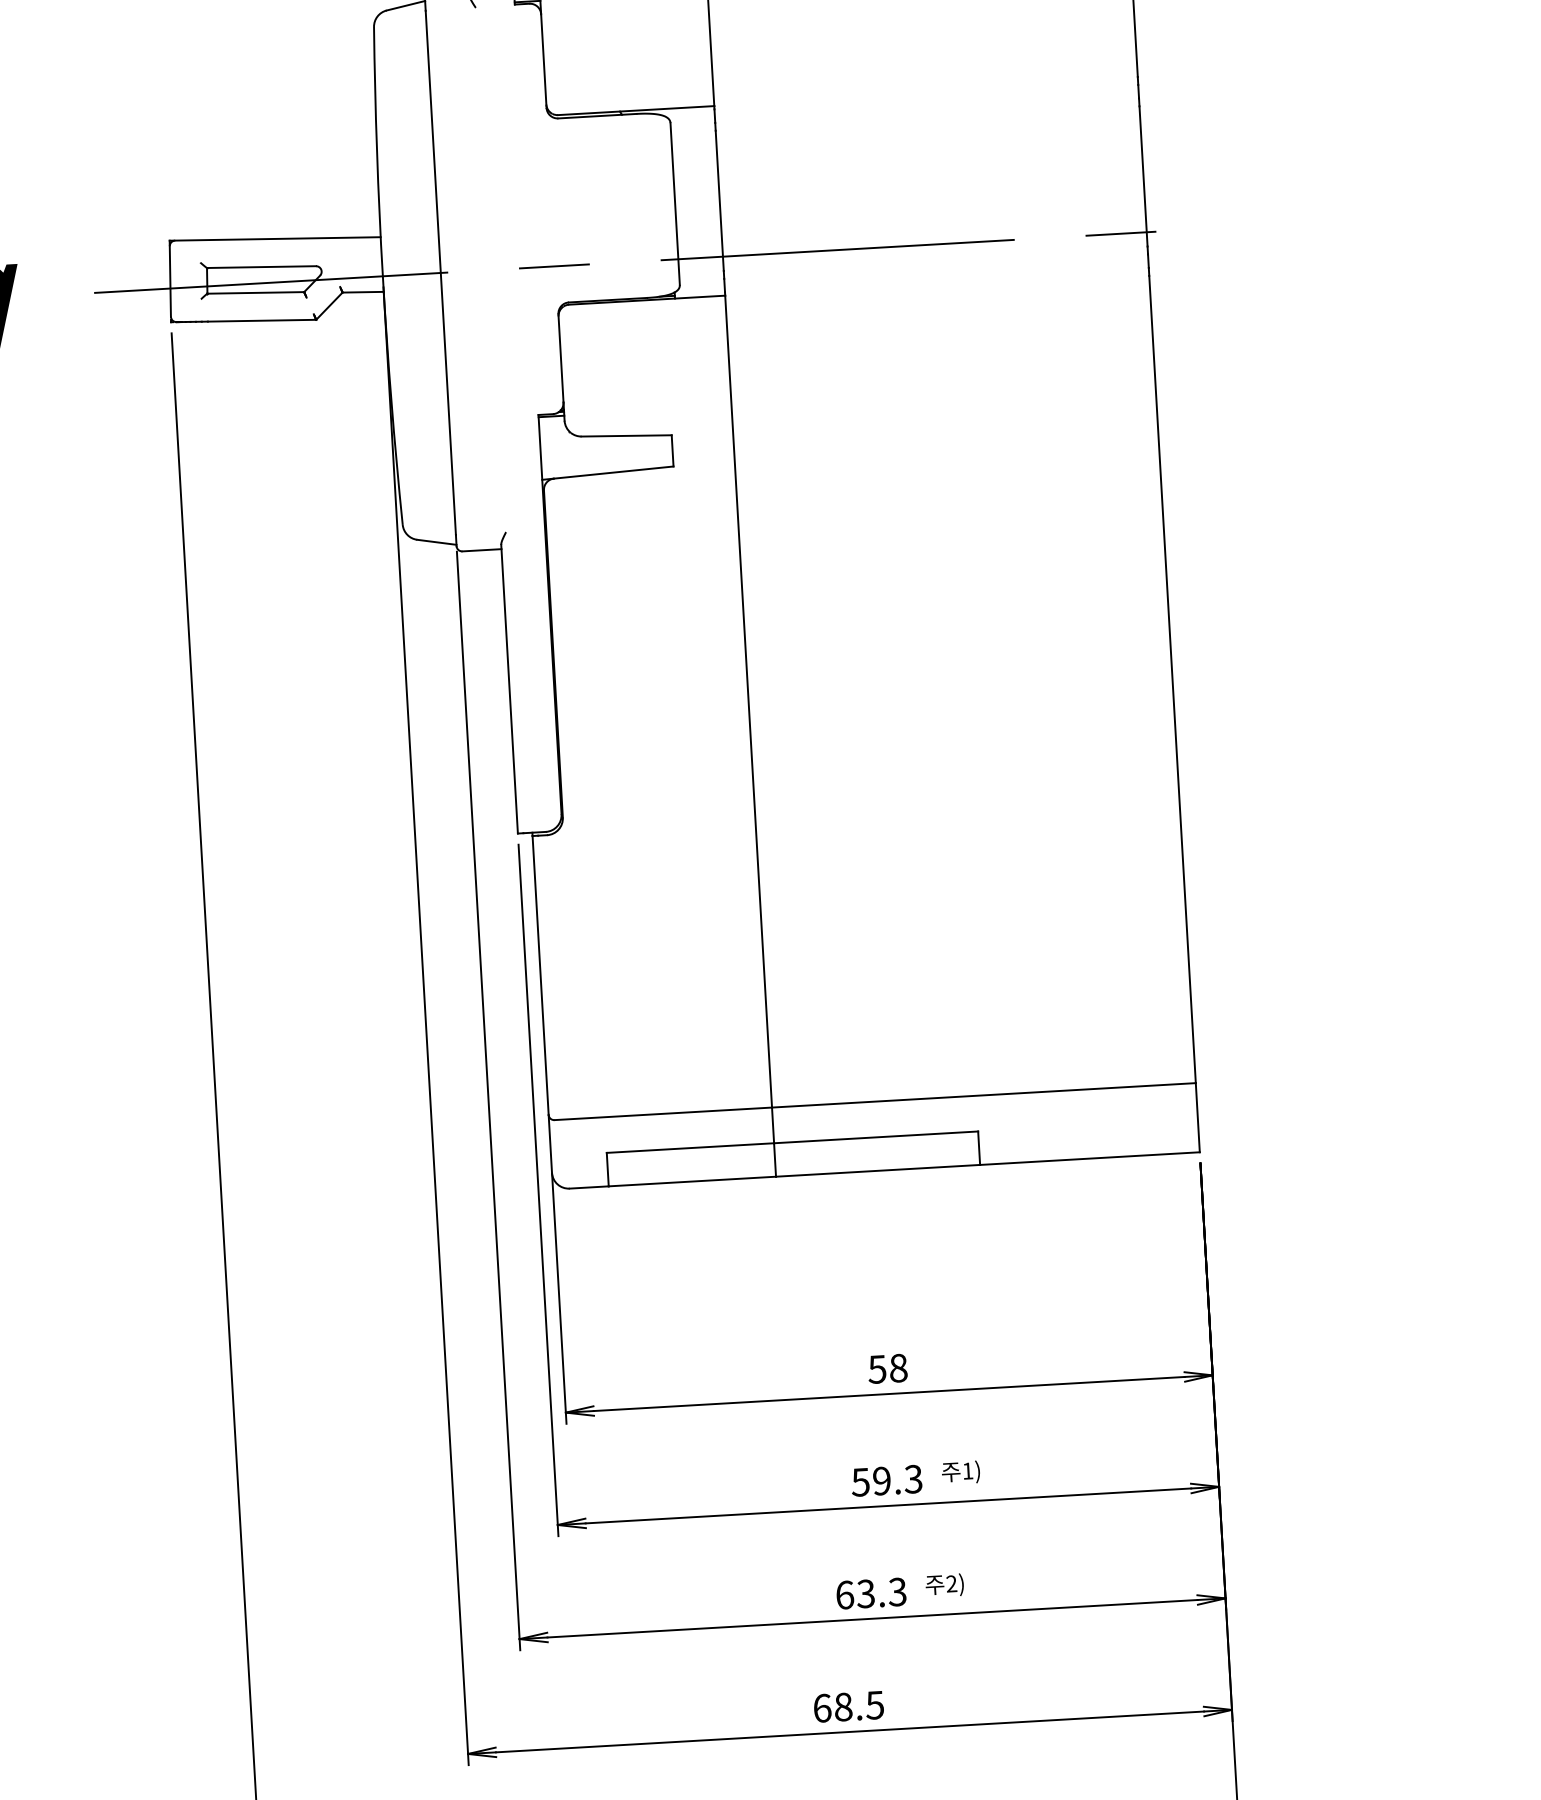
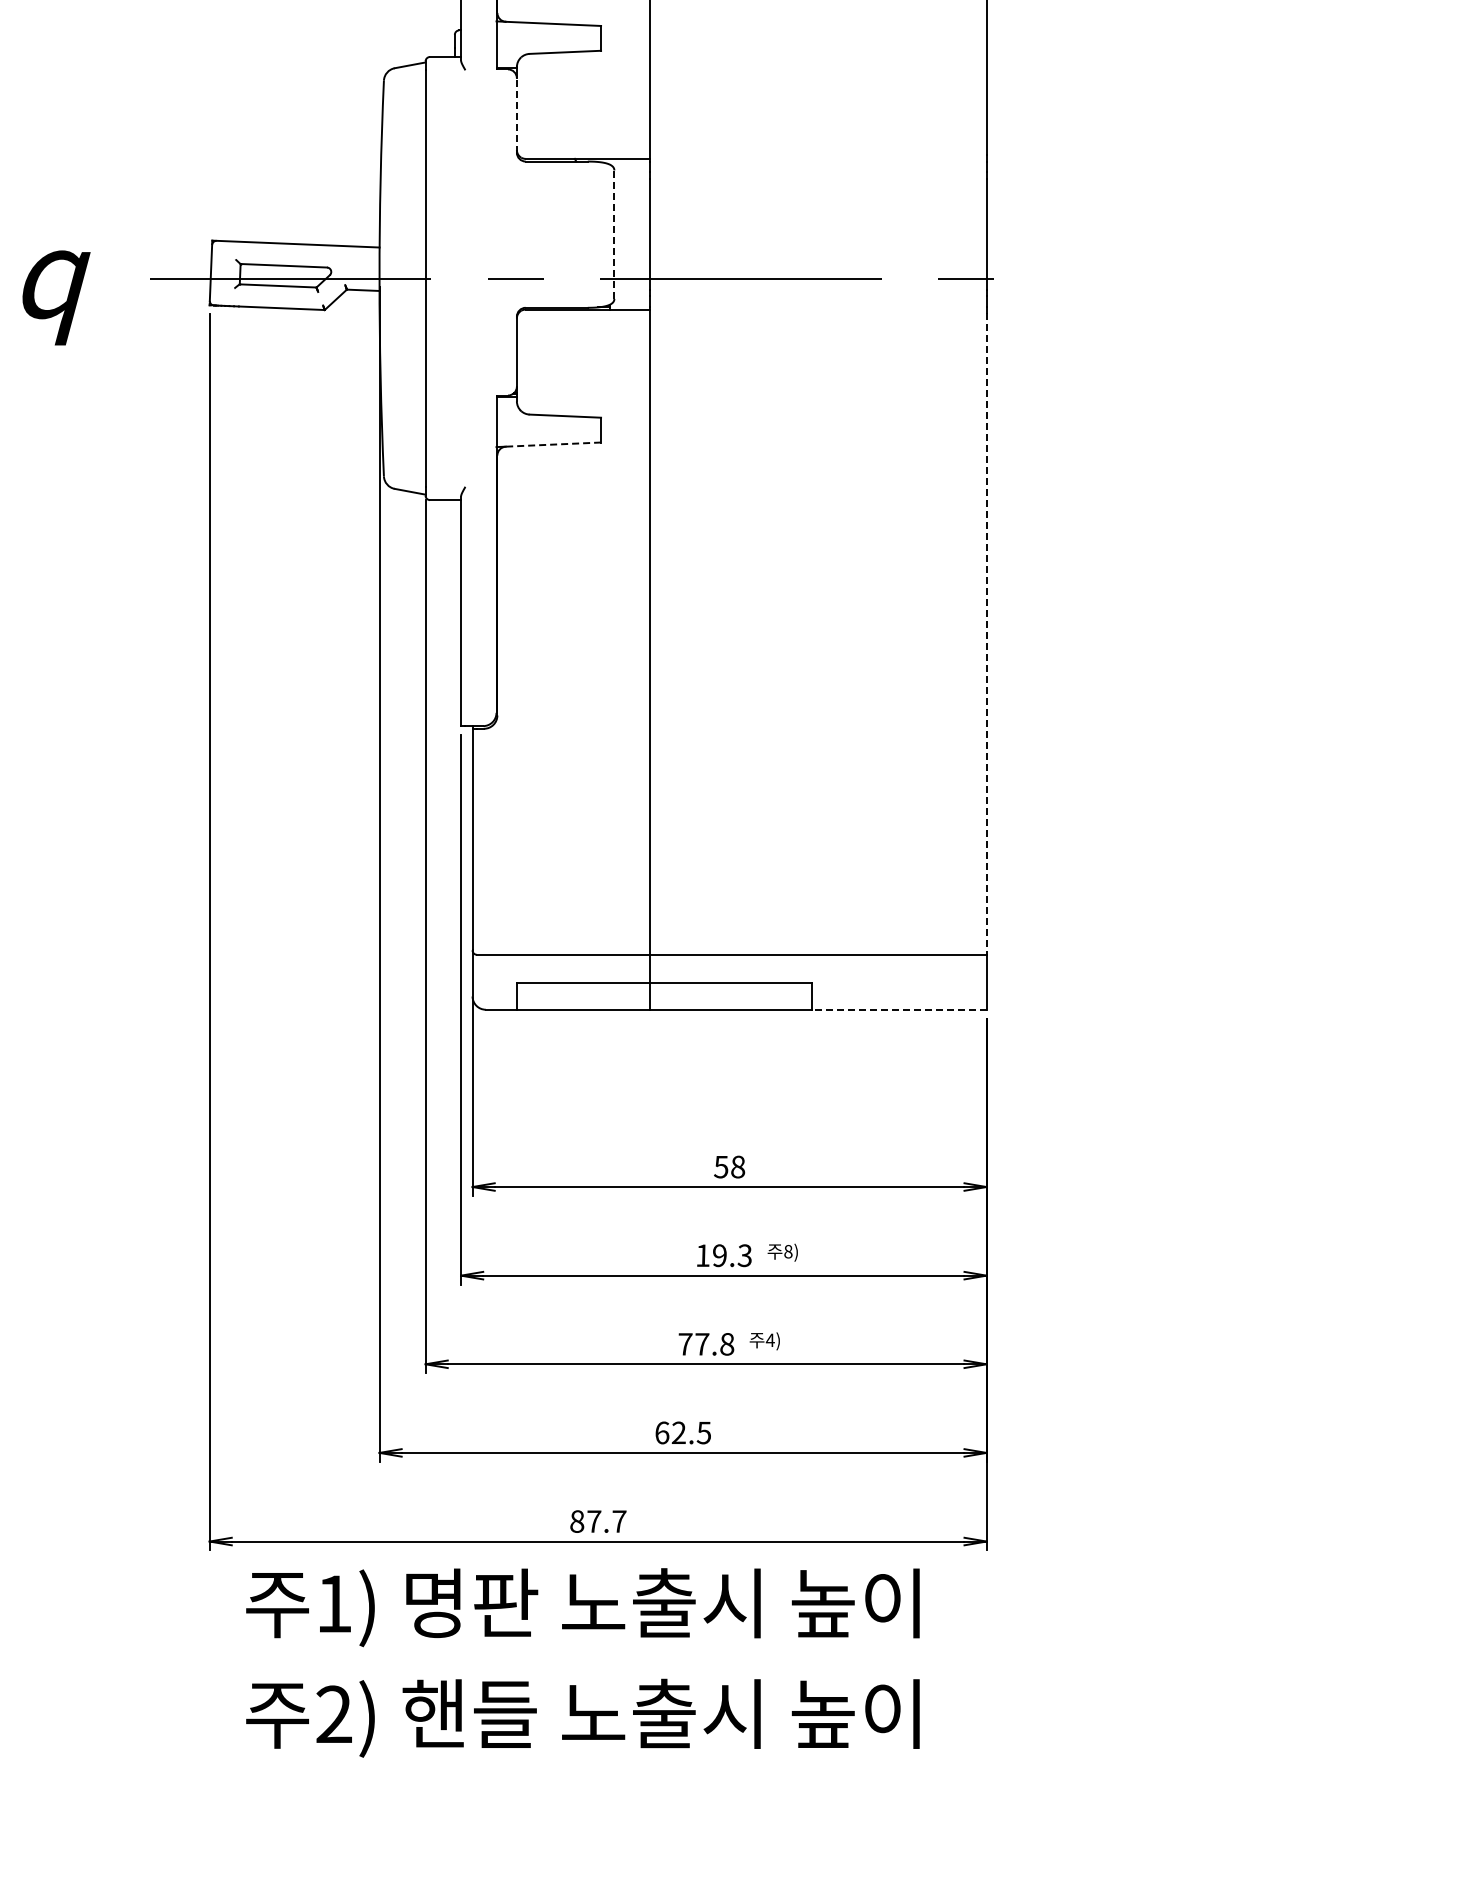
line: (543, 59) -> (516, 114), solid -> dashed
line: (675, 203) -> (614, 234), solid -> dashed
line: (613, 472) -> (553, 444), solid -> dashed
line: (1172, 680) -> (986, 634), solid -> dashed
line: (1088, 1158) -> (898, 1009), solid -> dashed
text: (968, 1470) -> (788, 1251), 1) -> 8)
text: (860, 1482) -> (702, 1255), 59.3 -> 19.3
text: (950, 1582) -> (769, 1339), 2) -> 4)
text: (871, 1592) -> (706, 1343), 63.3 -> 77.8
text: (842, 1706) -> (678, 1432), 68.5 -> 62.5

